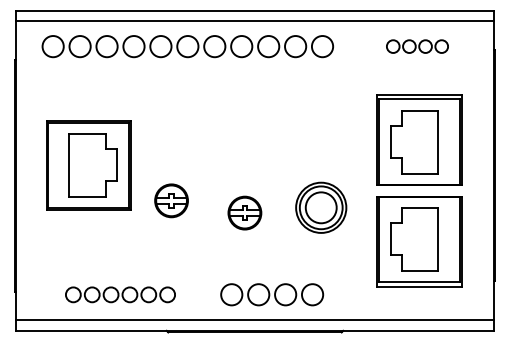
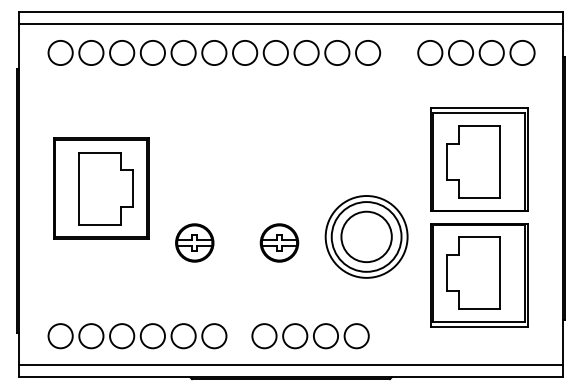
part: (417, 46) -> (476, 52), size x1.67
part: (171, 200) -> (194, 242), moved
part: (321, 207) -> (366, 236), size x1.43
part: (120, 295) -> (137, 336), size x1.43

